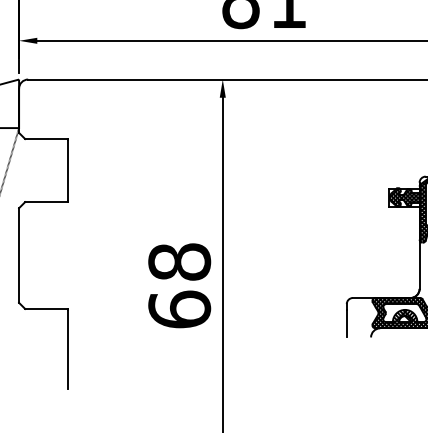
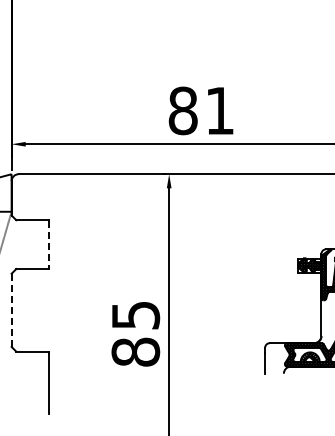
line: (68, 171) -> (49, 245), solid -> dashed
line: (18, 255) -> (11, 310), solid -> dashed
text: (179, 285) -> (135, 333), 68 -> 85

